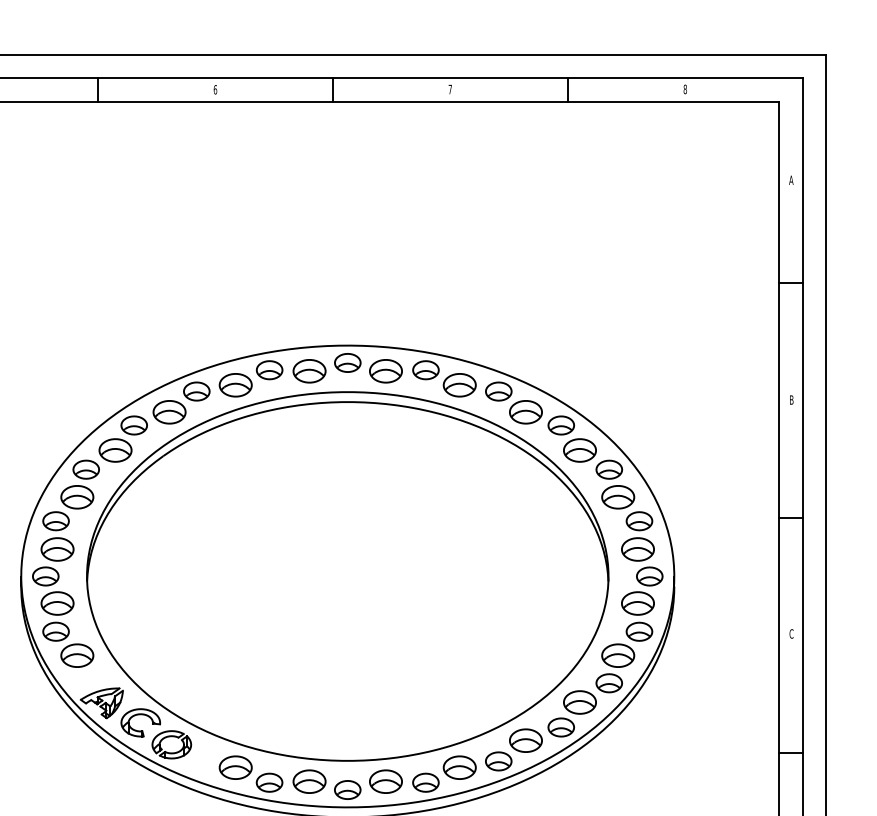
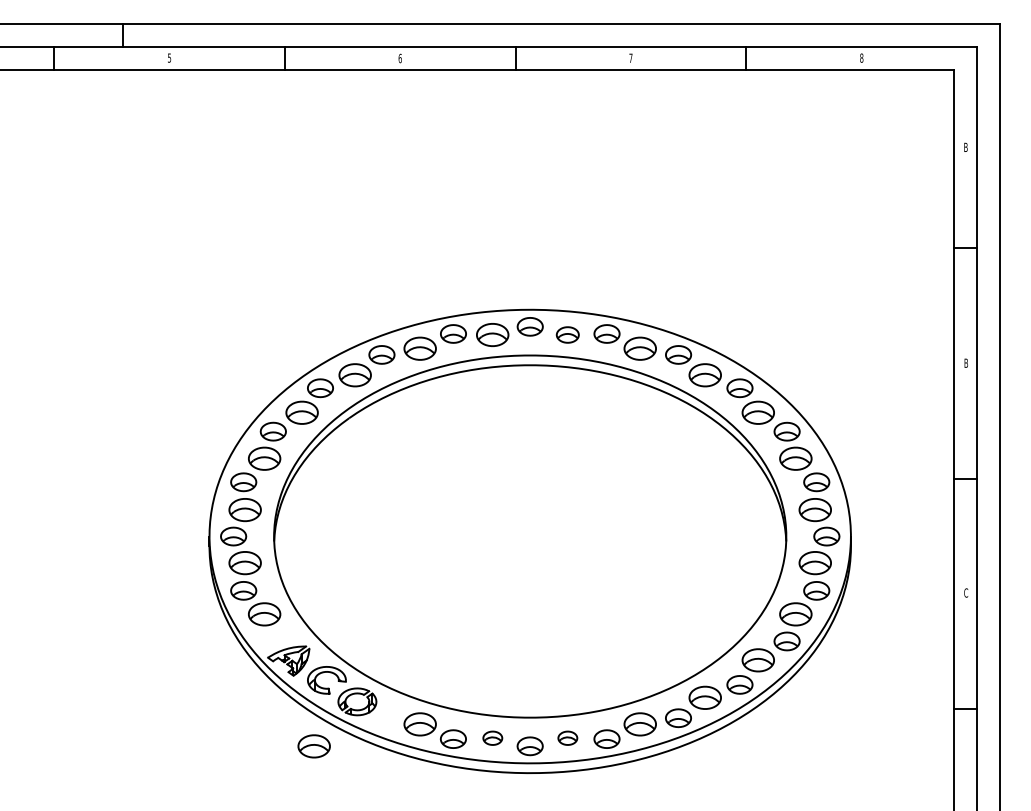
text: (790, 179) -> (965, 146), A -> B
part: (385, 370) -> (567, 334), size x0.7
part: (309, 782) -> (492, 738), size x0.6
part: (385, 782) -> (567, 738), size x0.6
part: (127, 790) -> (313, 746), added

